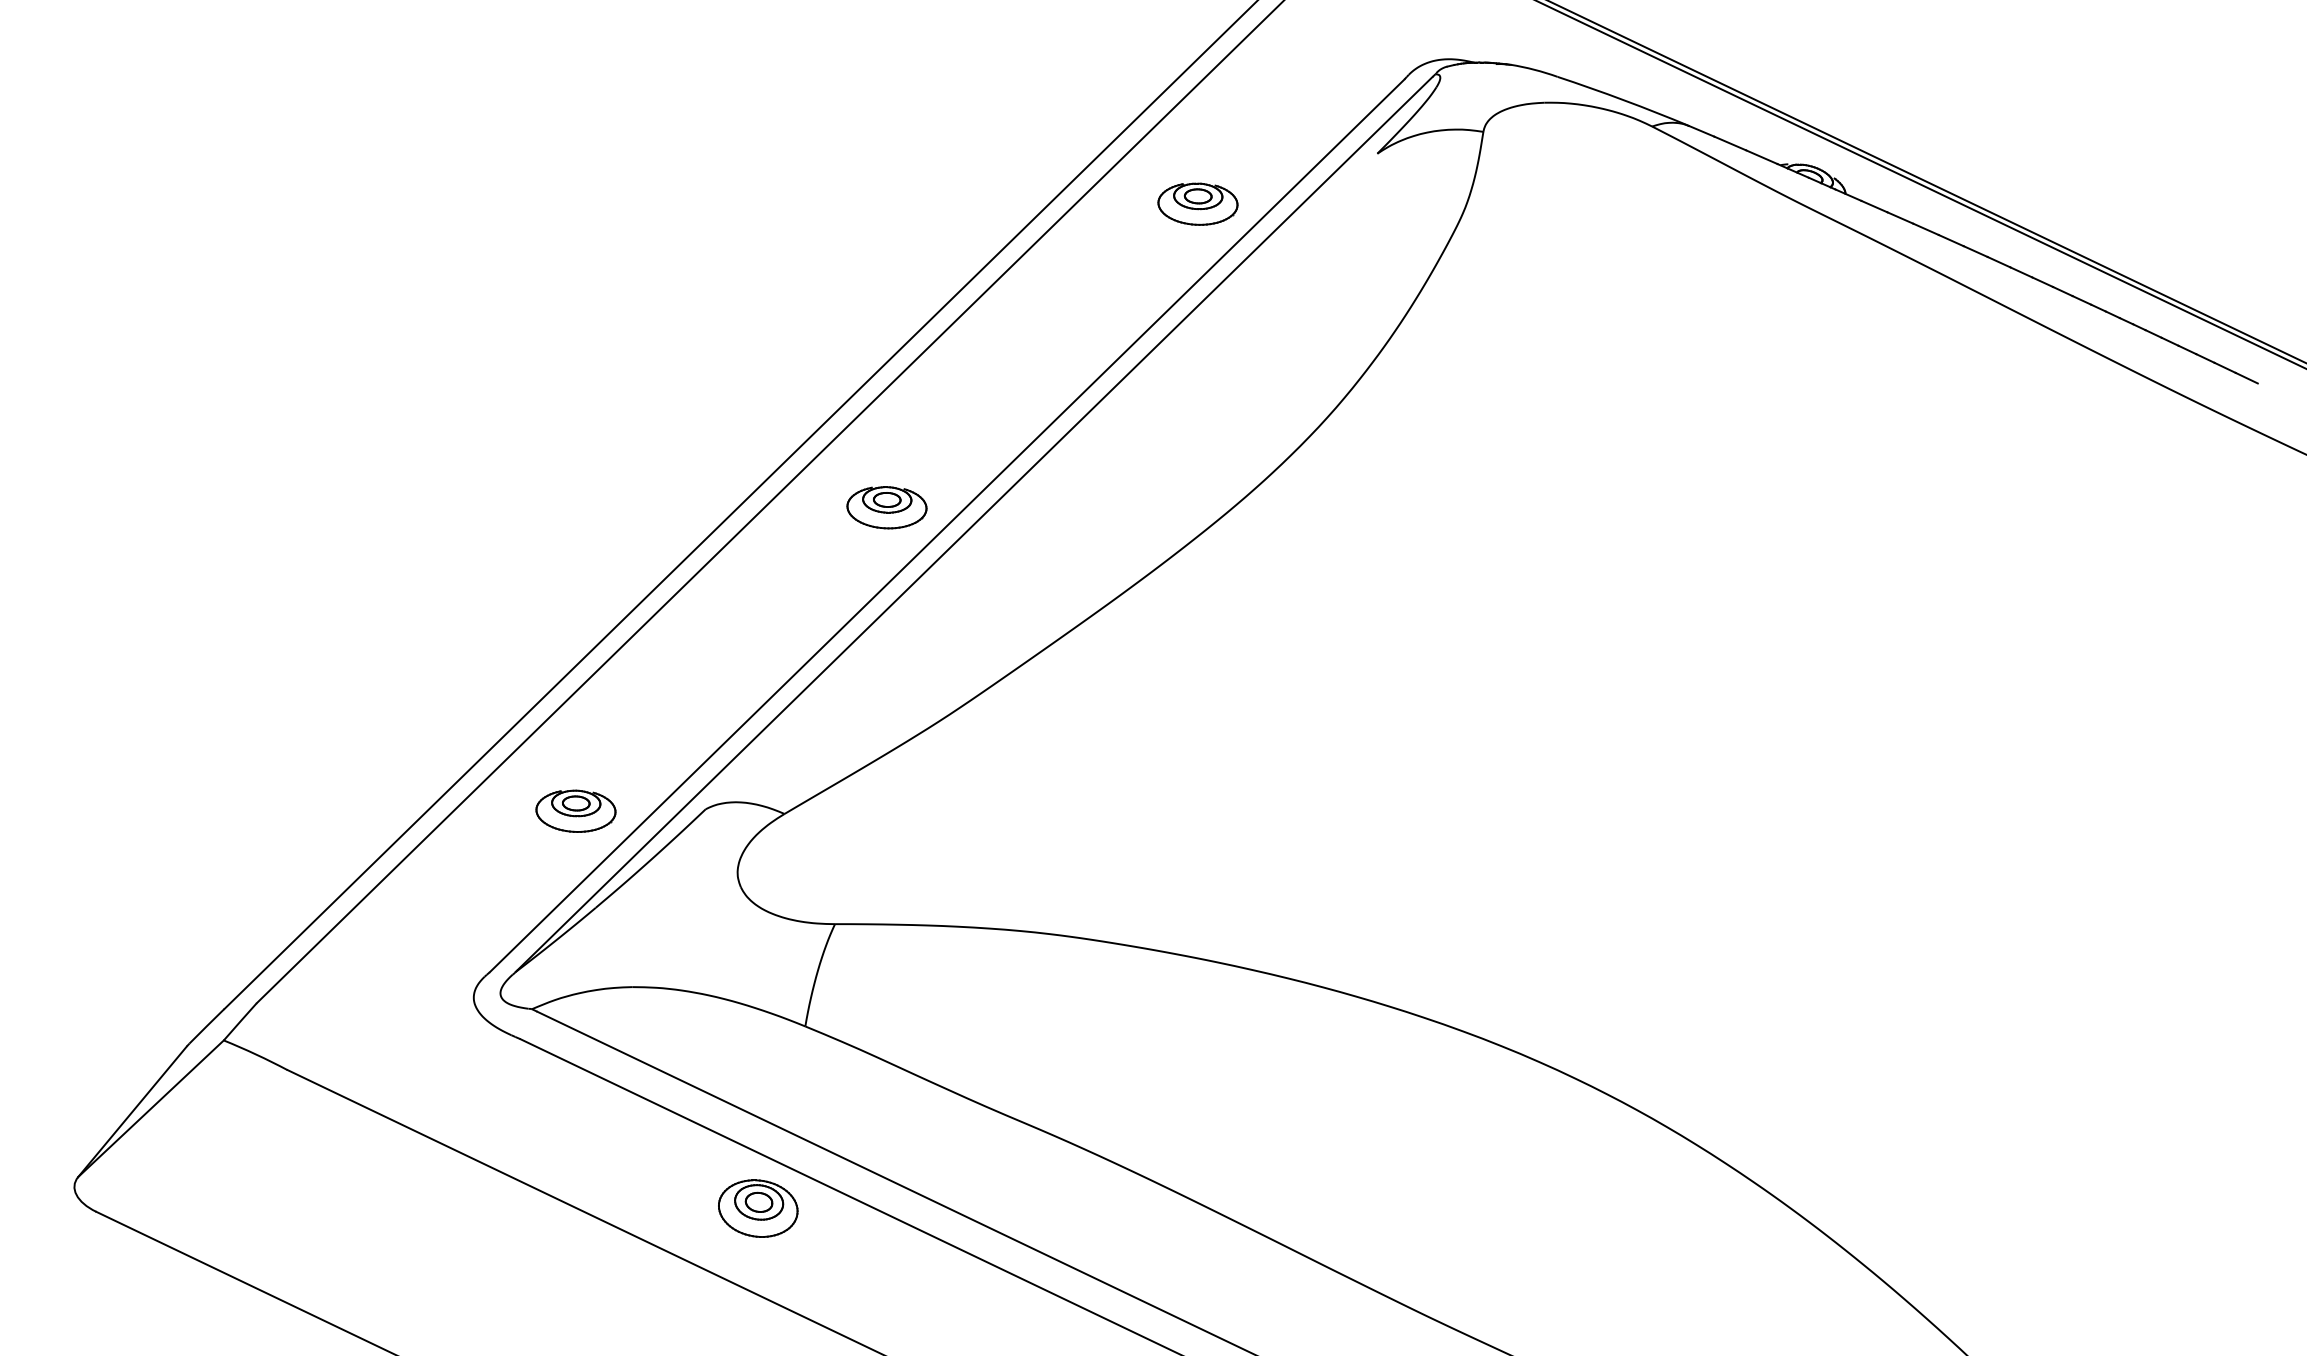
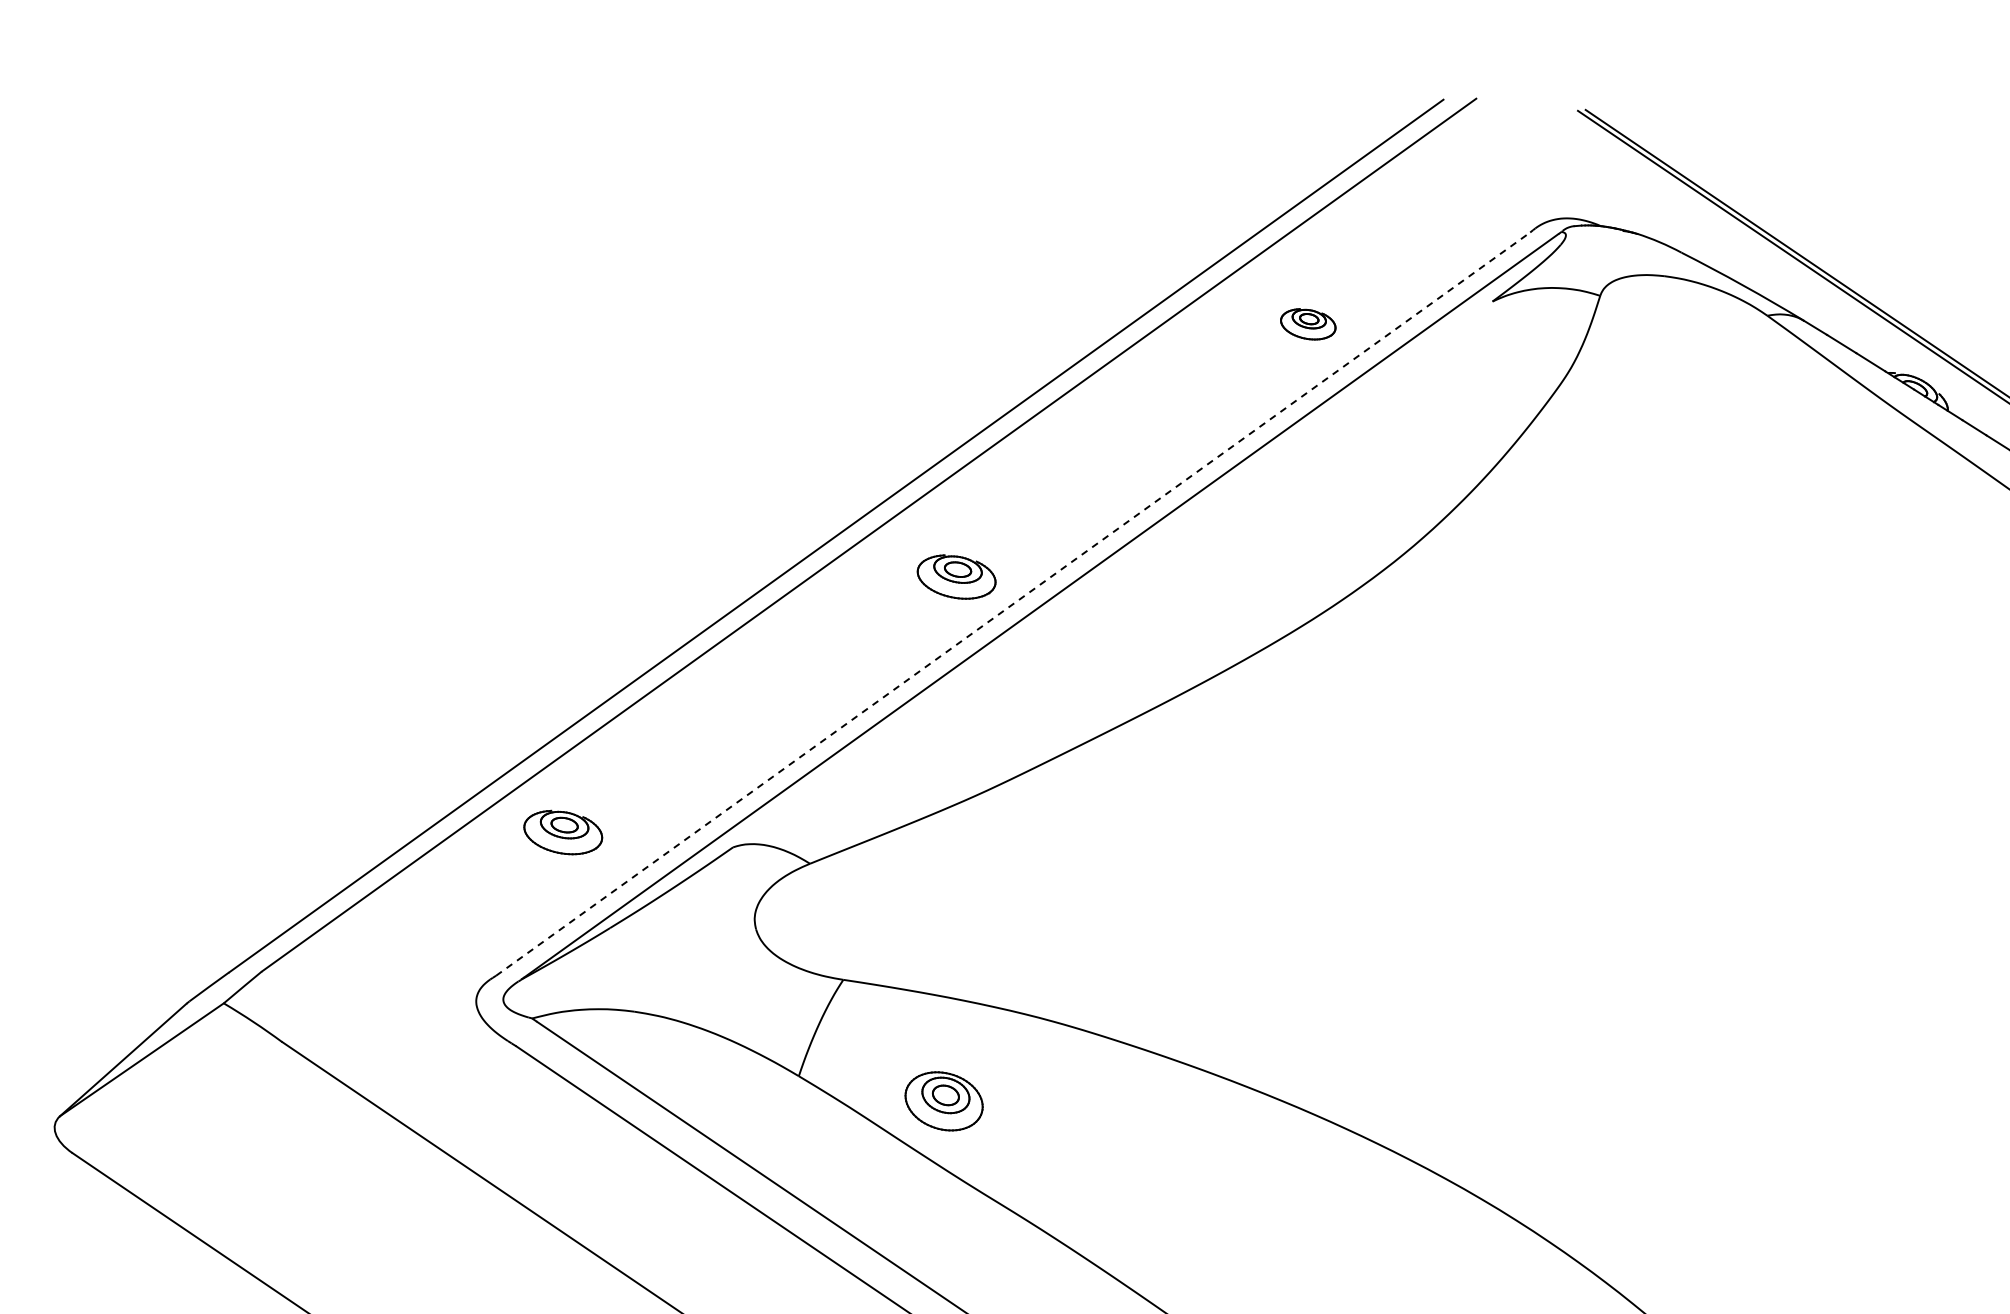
part: (1197, 203) -> (1307, 323), size x0.7
line: (947, 525) -> (1013, 603), solid -> dashed
part: (575, 810) -> (562, 831), moved
part: (758, 1208) -> (944, 1101), moved

